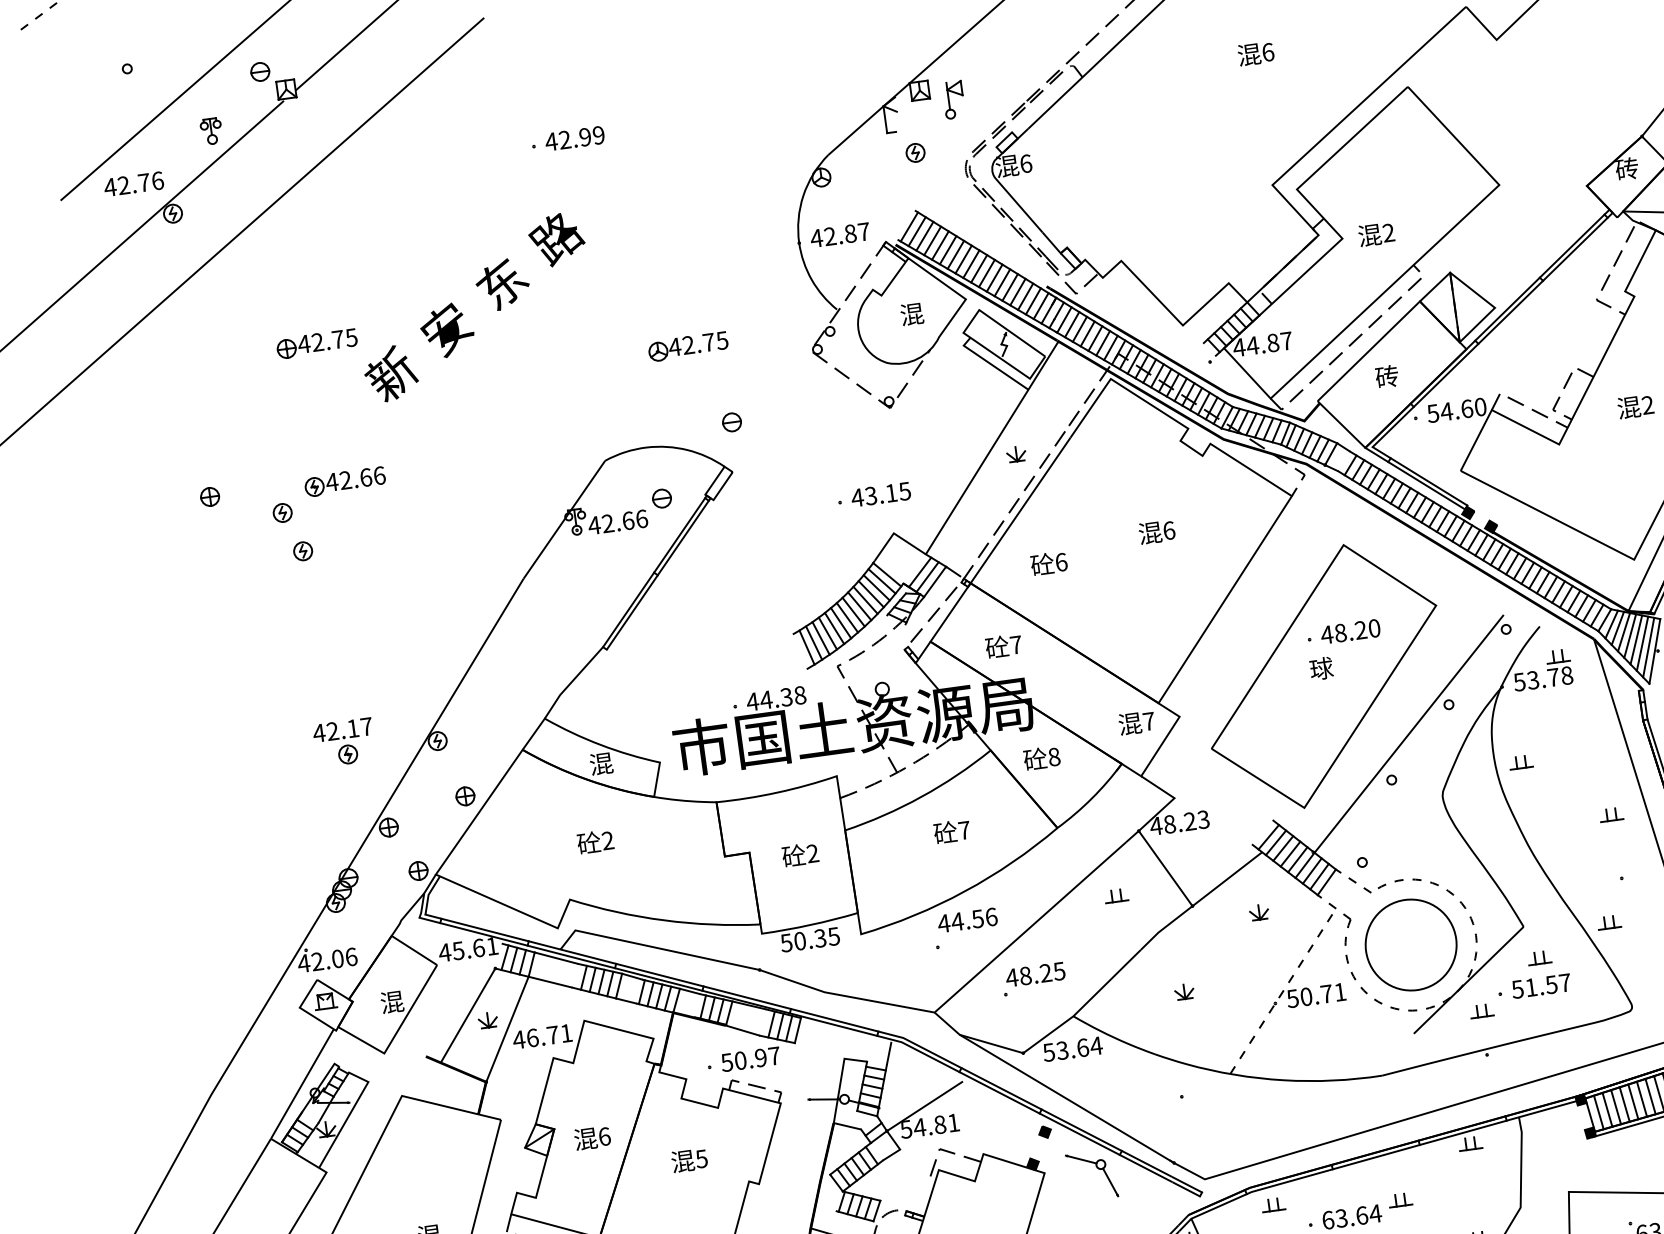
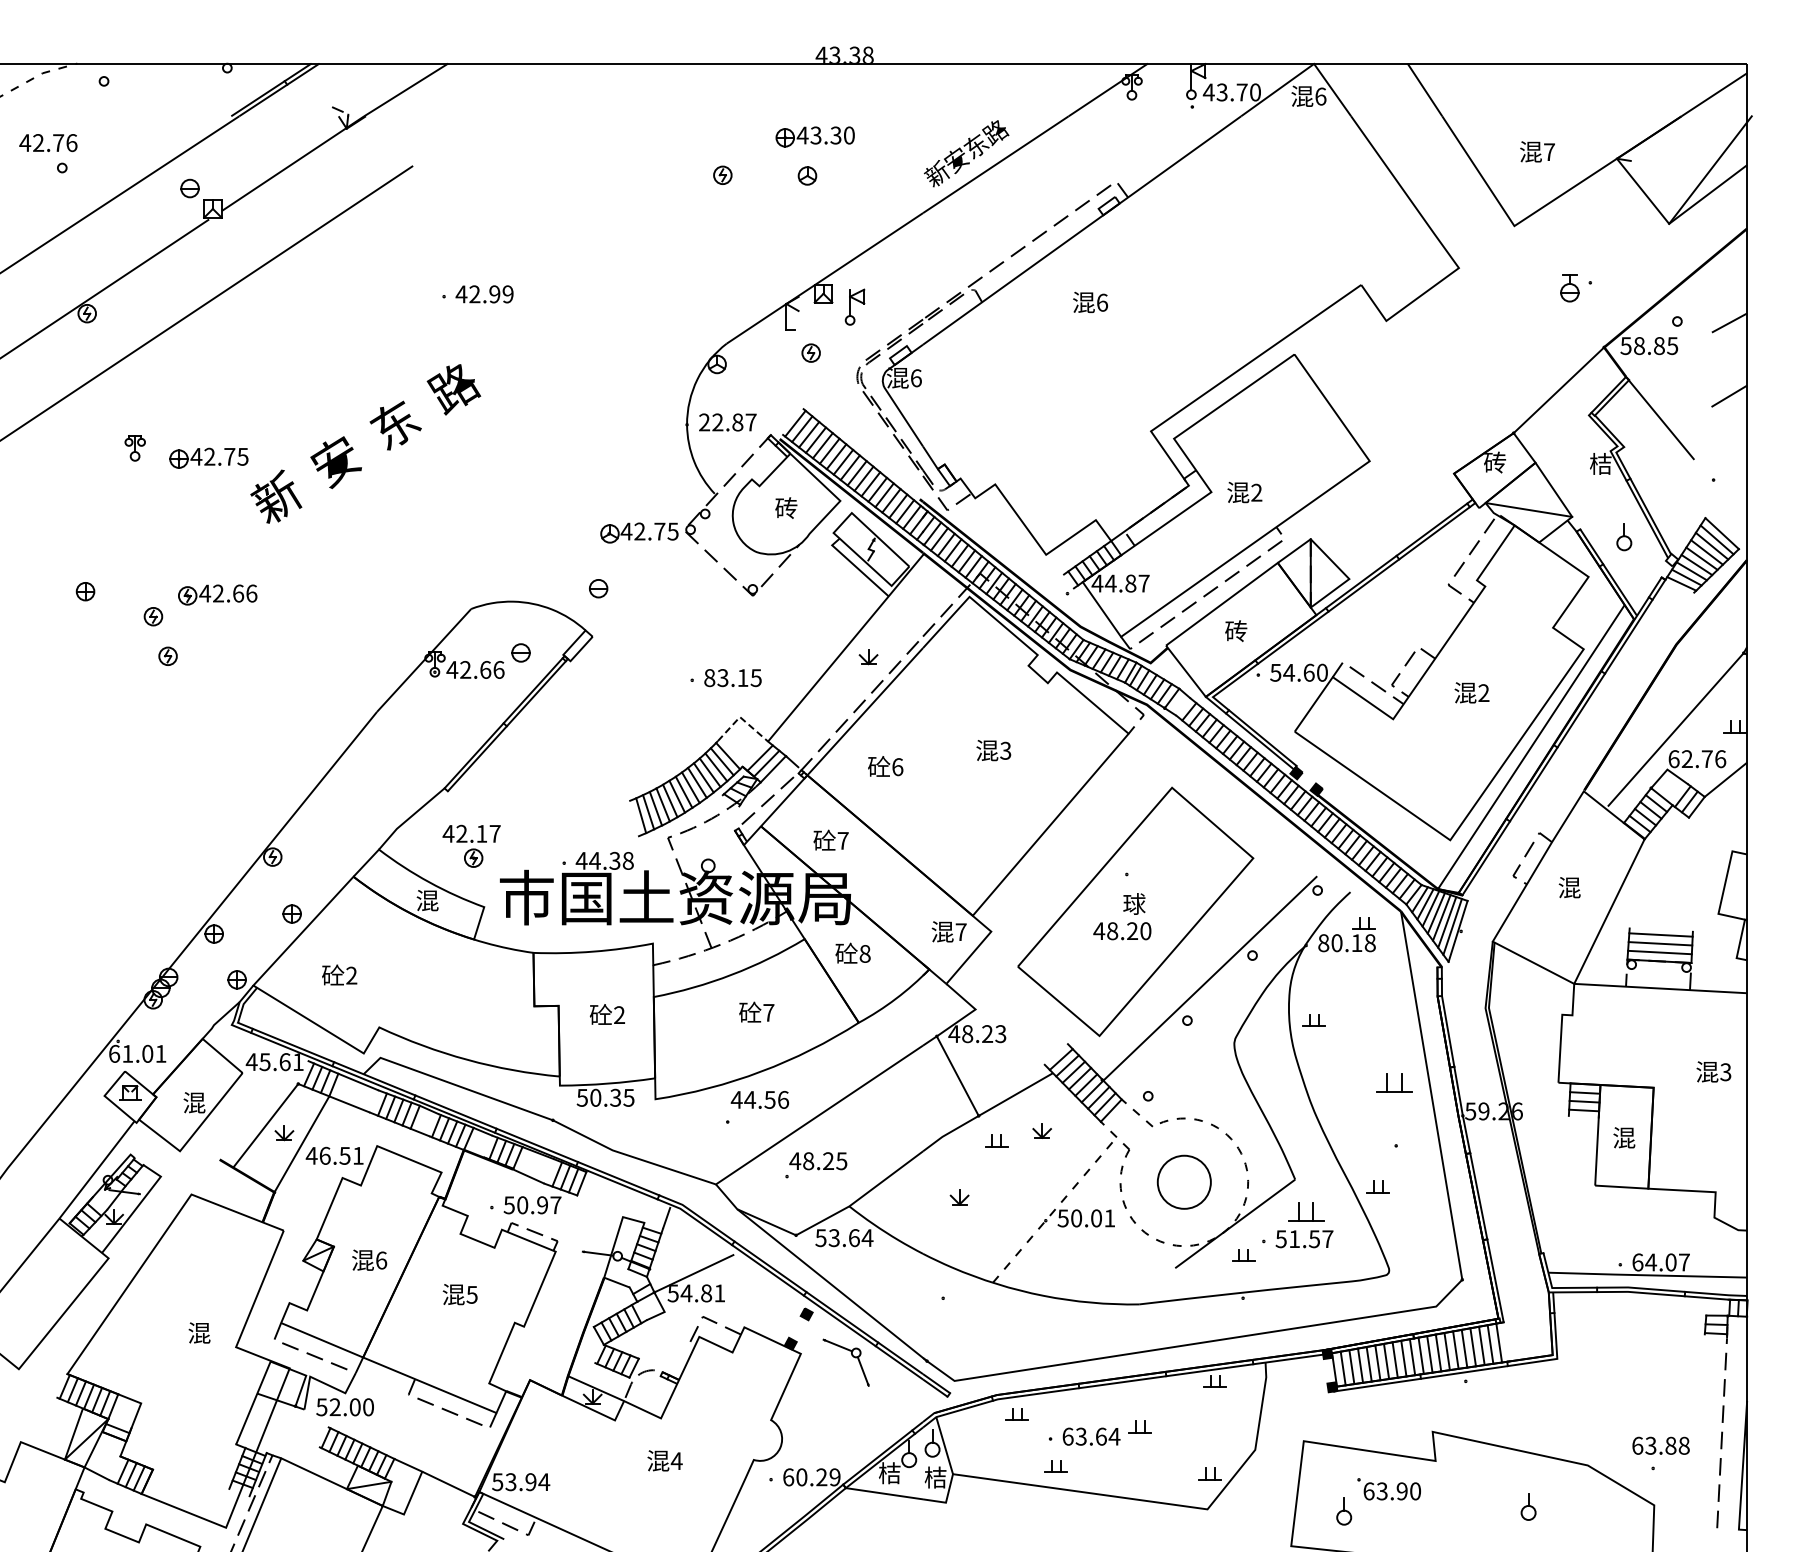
text: (1255, 52) -> (1090, 301), moved
part: (210, 131) -> (134, 448), moved
text: (134, 184) -> (48, 143), moved
text: (816, 238) -> (704, 422), 42.87 -> 22.87
text: (911, 313) -> (786, 507), 混 -> 砖
part: (688, 346) -> (639, 532), moved
text: (857, 498) -> (709, 678), 43.15 -> 83.15
text: (1168, 530) -> (1005, 750), 6 -> 3
line: (895, 534) -> (741, 718), solid -> dashed
text: (1350, 631) -> (1122, 931), moved
text: (1536, 680) -> (1340, 943), 53.78 -> 80.18
part: (344, 741) -> (471, 845), moved
part: (1611, 814) -> (1394, 1082), size x1.6
text: (595, 841) -> (339, 974), moved
part: (1116, 895) -> (996, 1140), moved
circle: (1411, 945) -> (1184, 1182), size x0.6
part: (1539, 957) -> (1306, 1211), size x1.6
text: (327, 959) -> (137, 1053), 42.06 -> 61.01
text: (1326, 994) -> (1096, 1218), 50.71 -> 50.01
text: (552, 1034) -> (344, 1155), 46.71 -> 46.51

